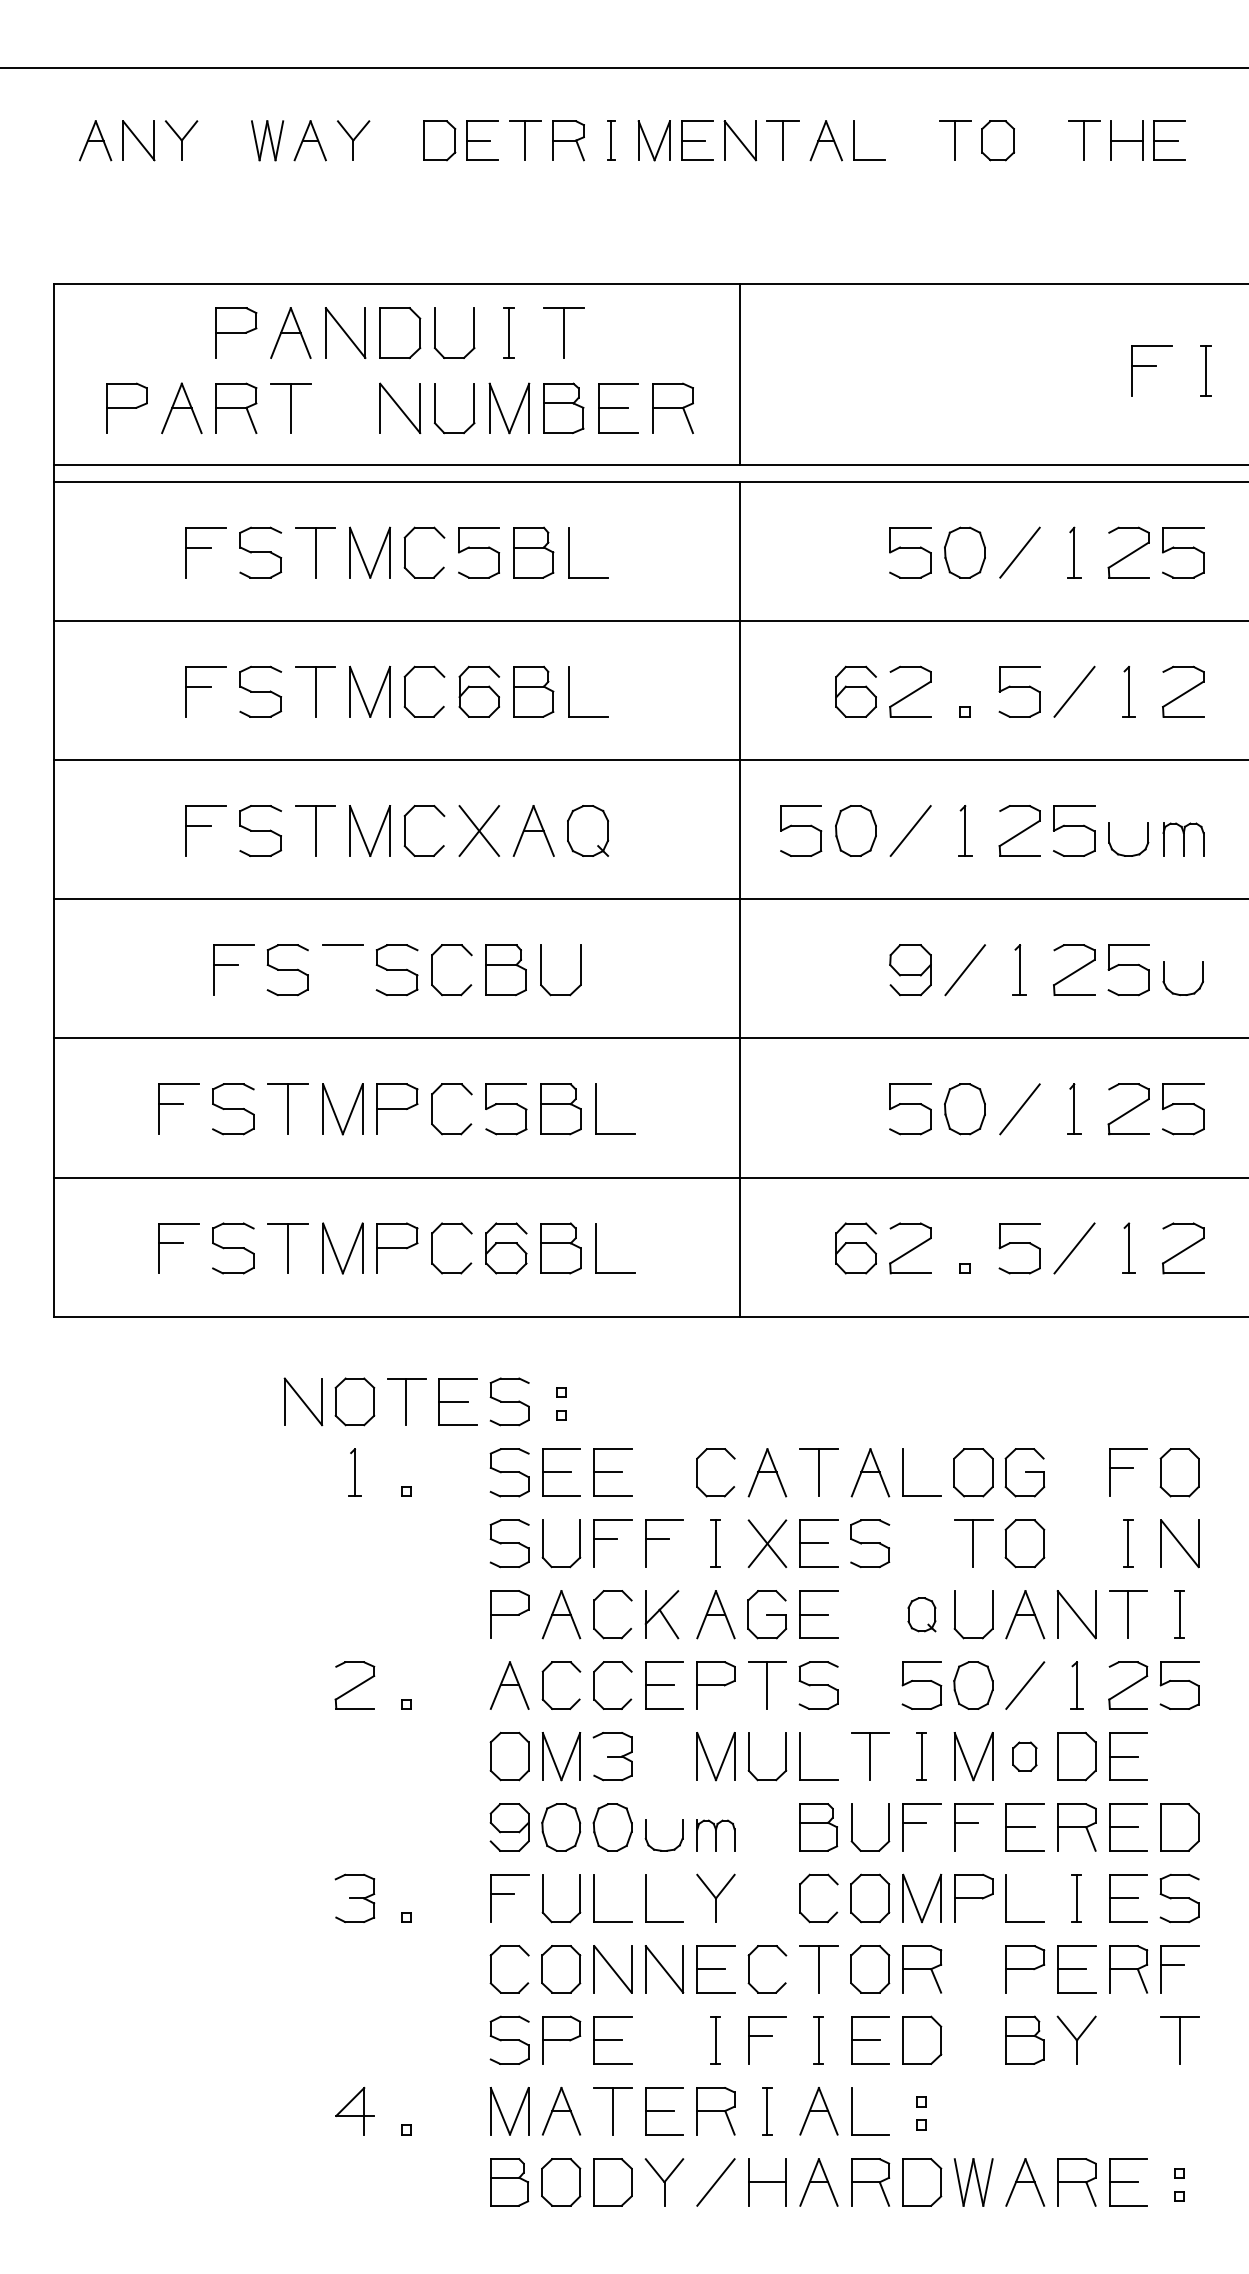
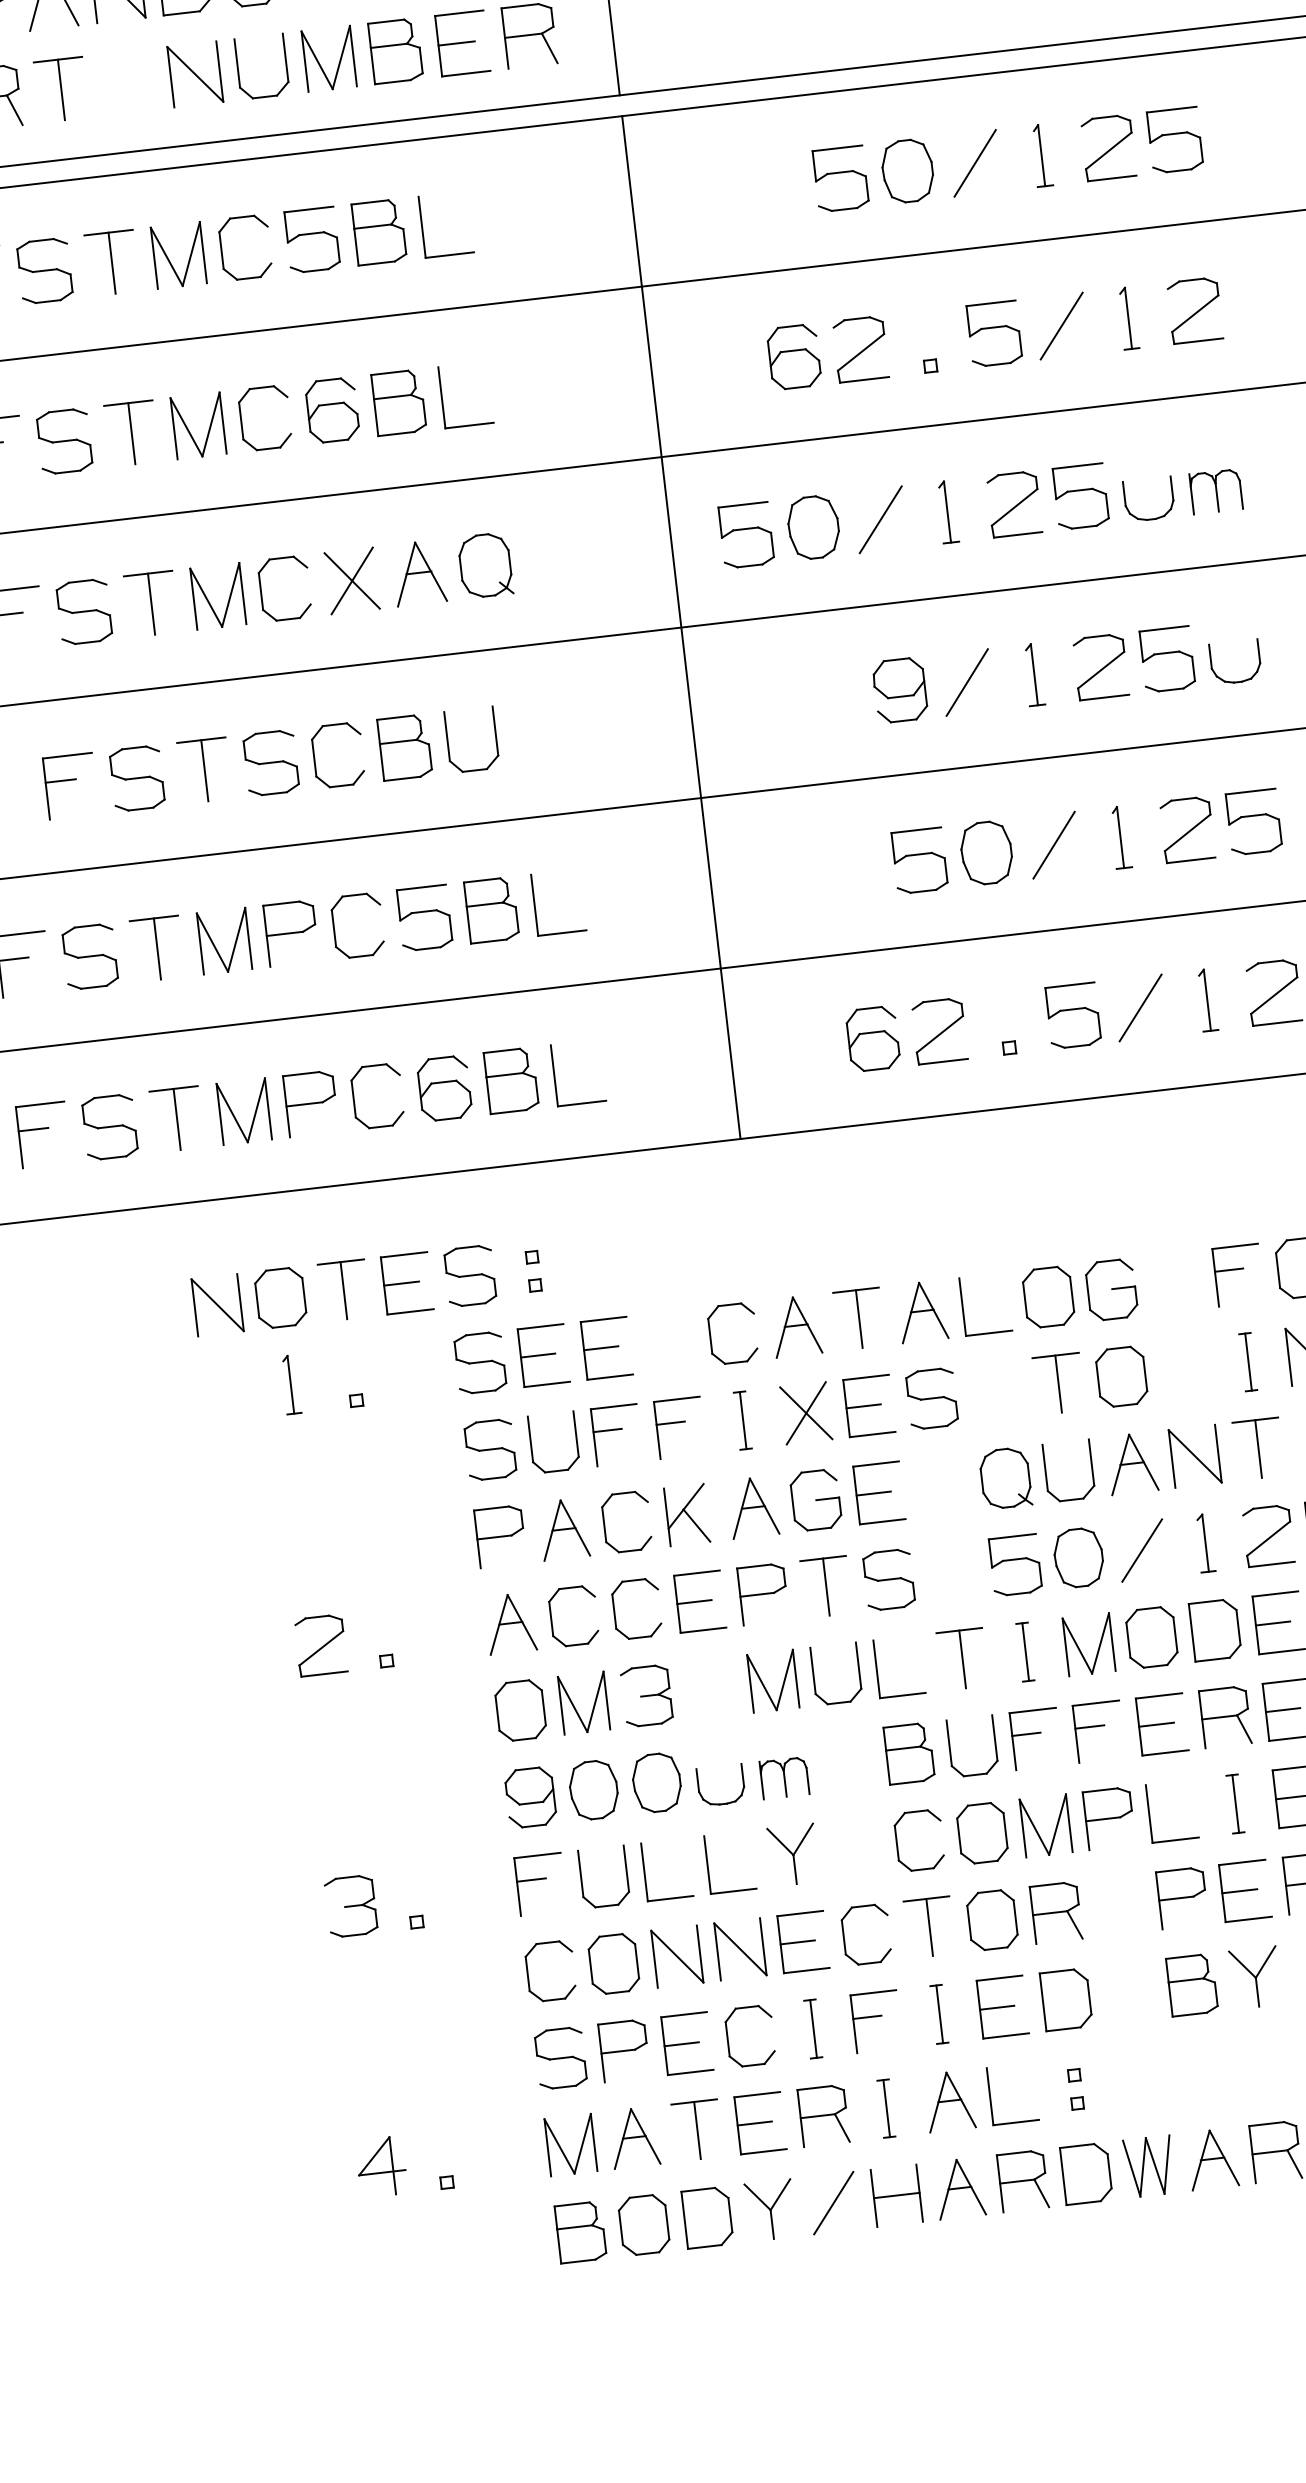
line: (342, 970) -> (204, 771), added
part: (921, 1614) -> (1005, 1478), size x1.43
part: (1024, 1756) -> (1151, 1637), size x1.67
part: (646, 2039) -> (728, 2037), added

